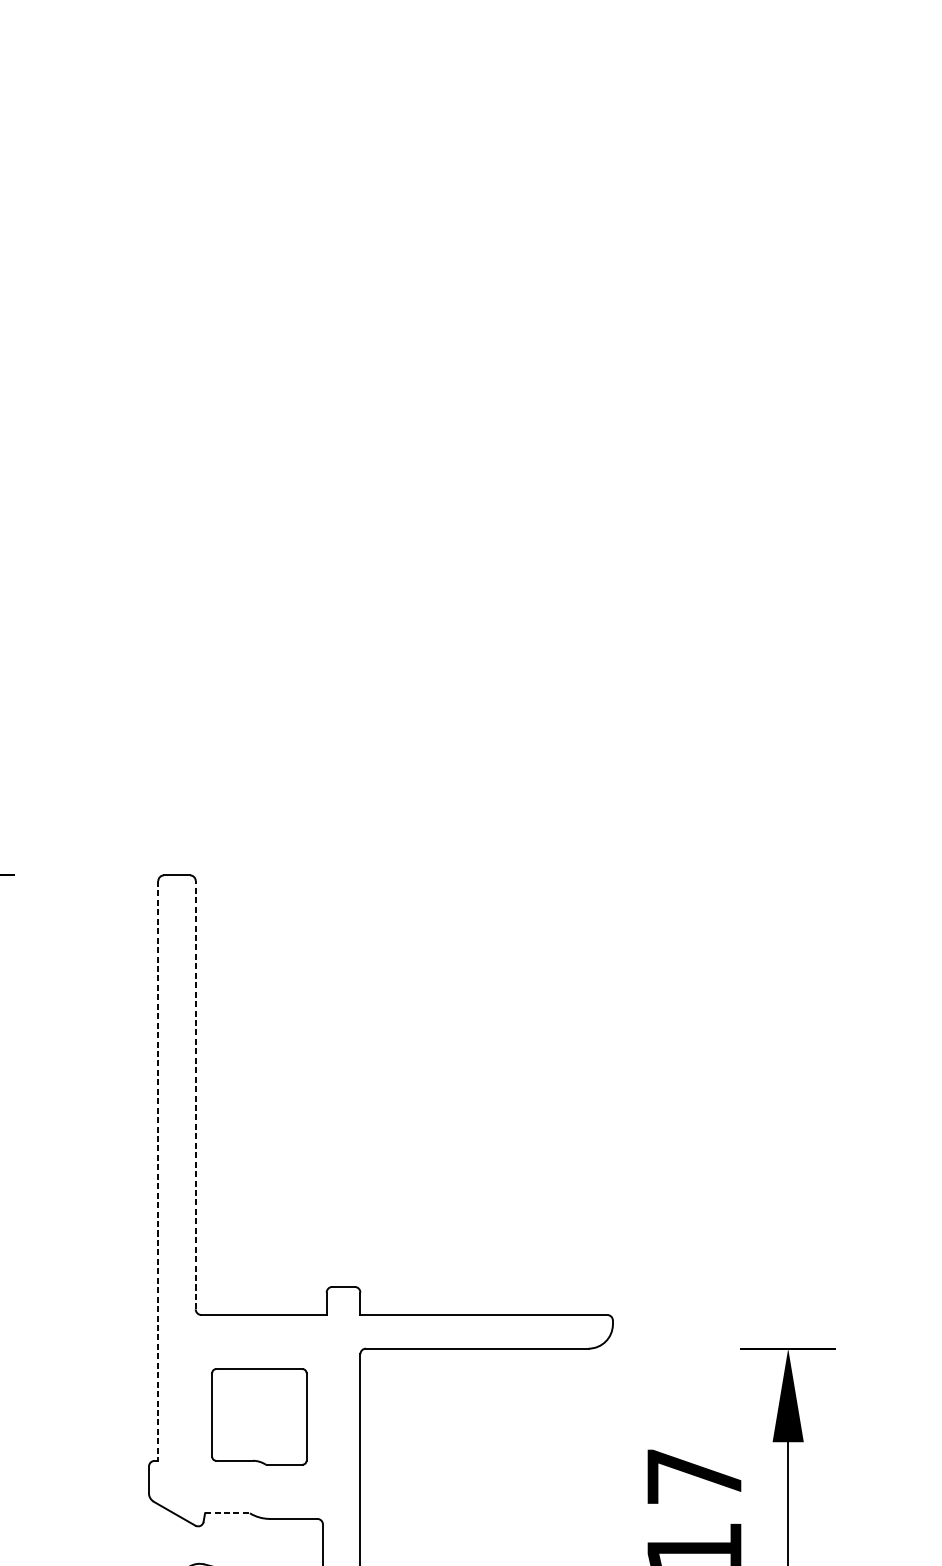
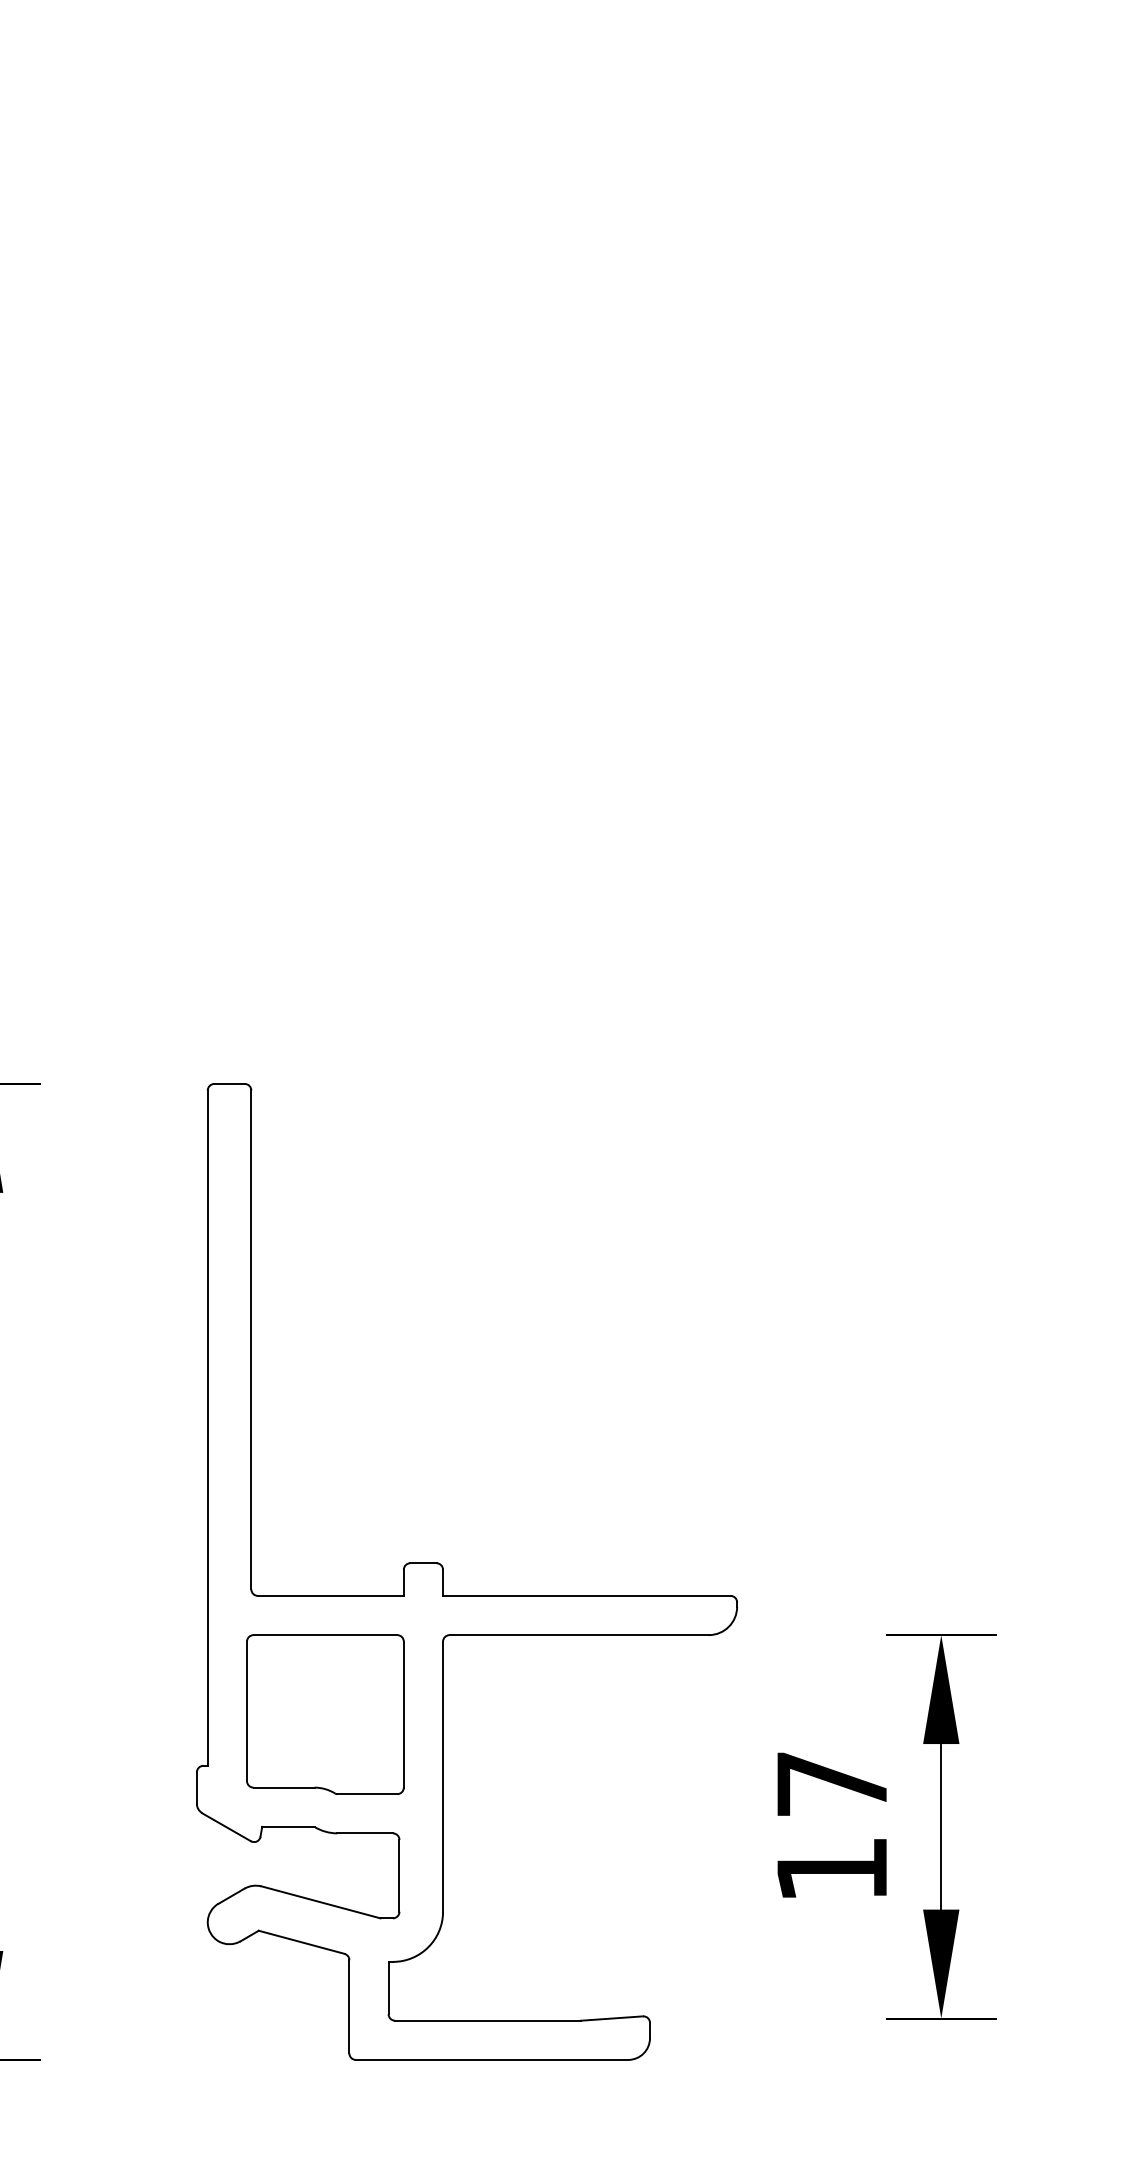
line: (195, 1094) -> (251, 1339), dashed -> solid
line: (158, 1171) -> (207, 1428), dashed -> solid
part: (259, 1416) -> (325, 1714), size x1.43
line: (227, 1513) -> (288, 1826), dashed -> solid

